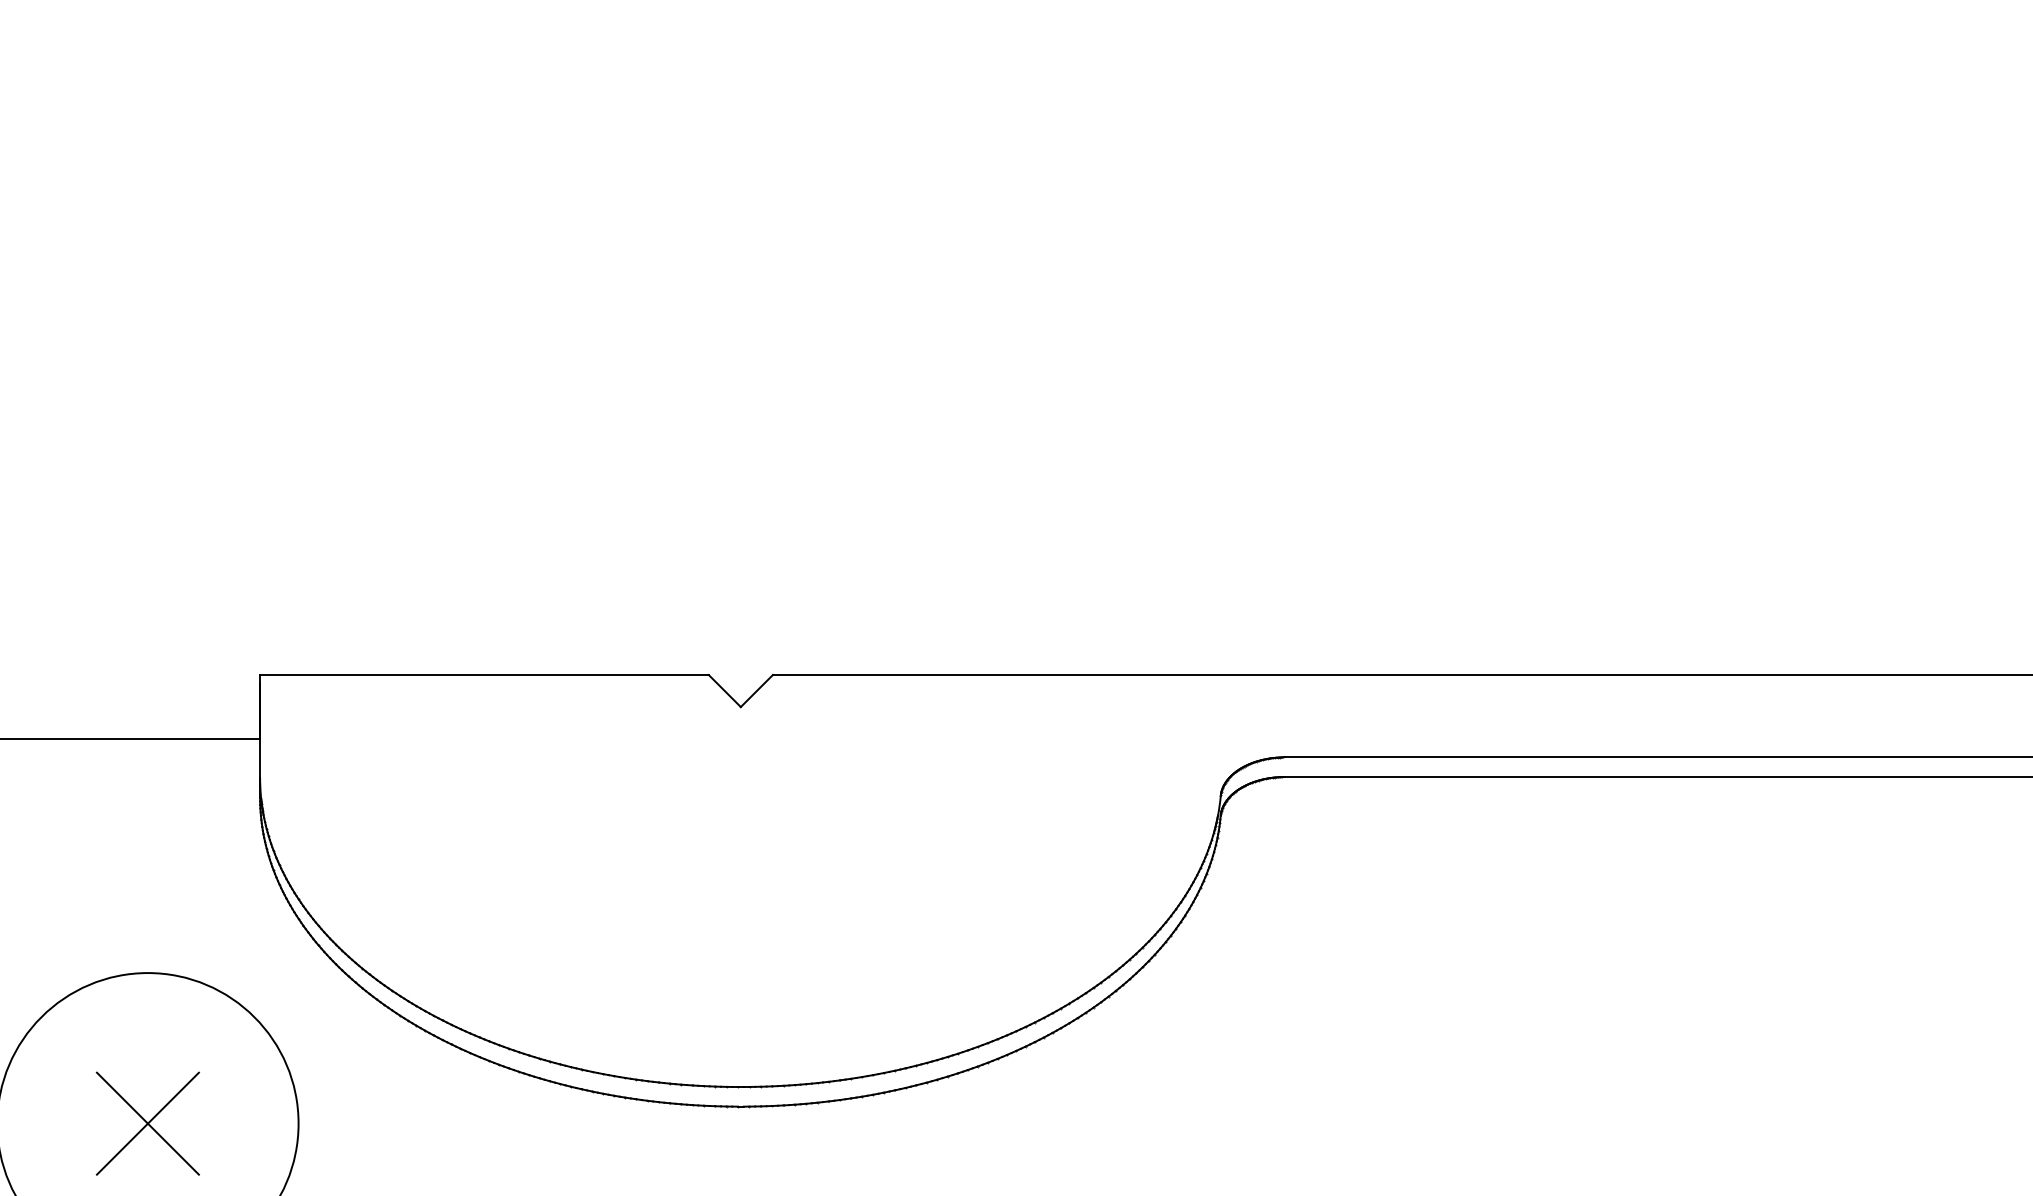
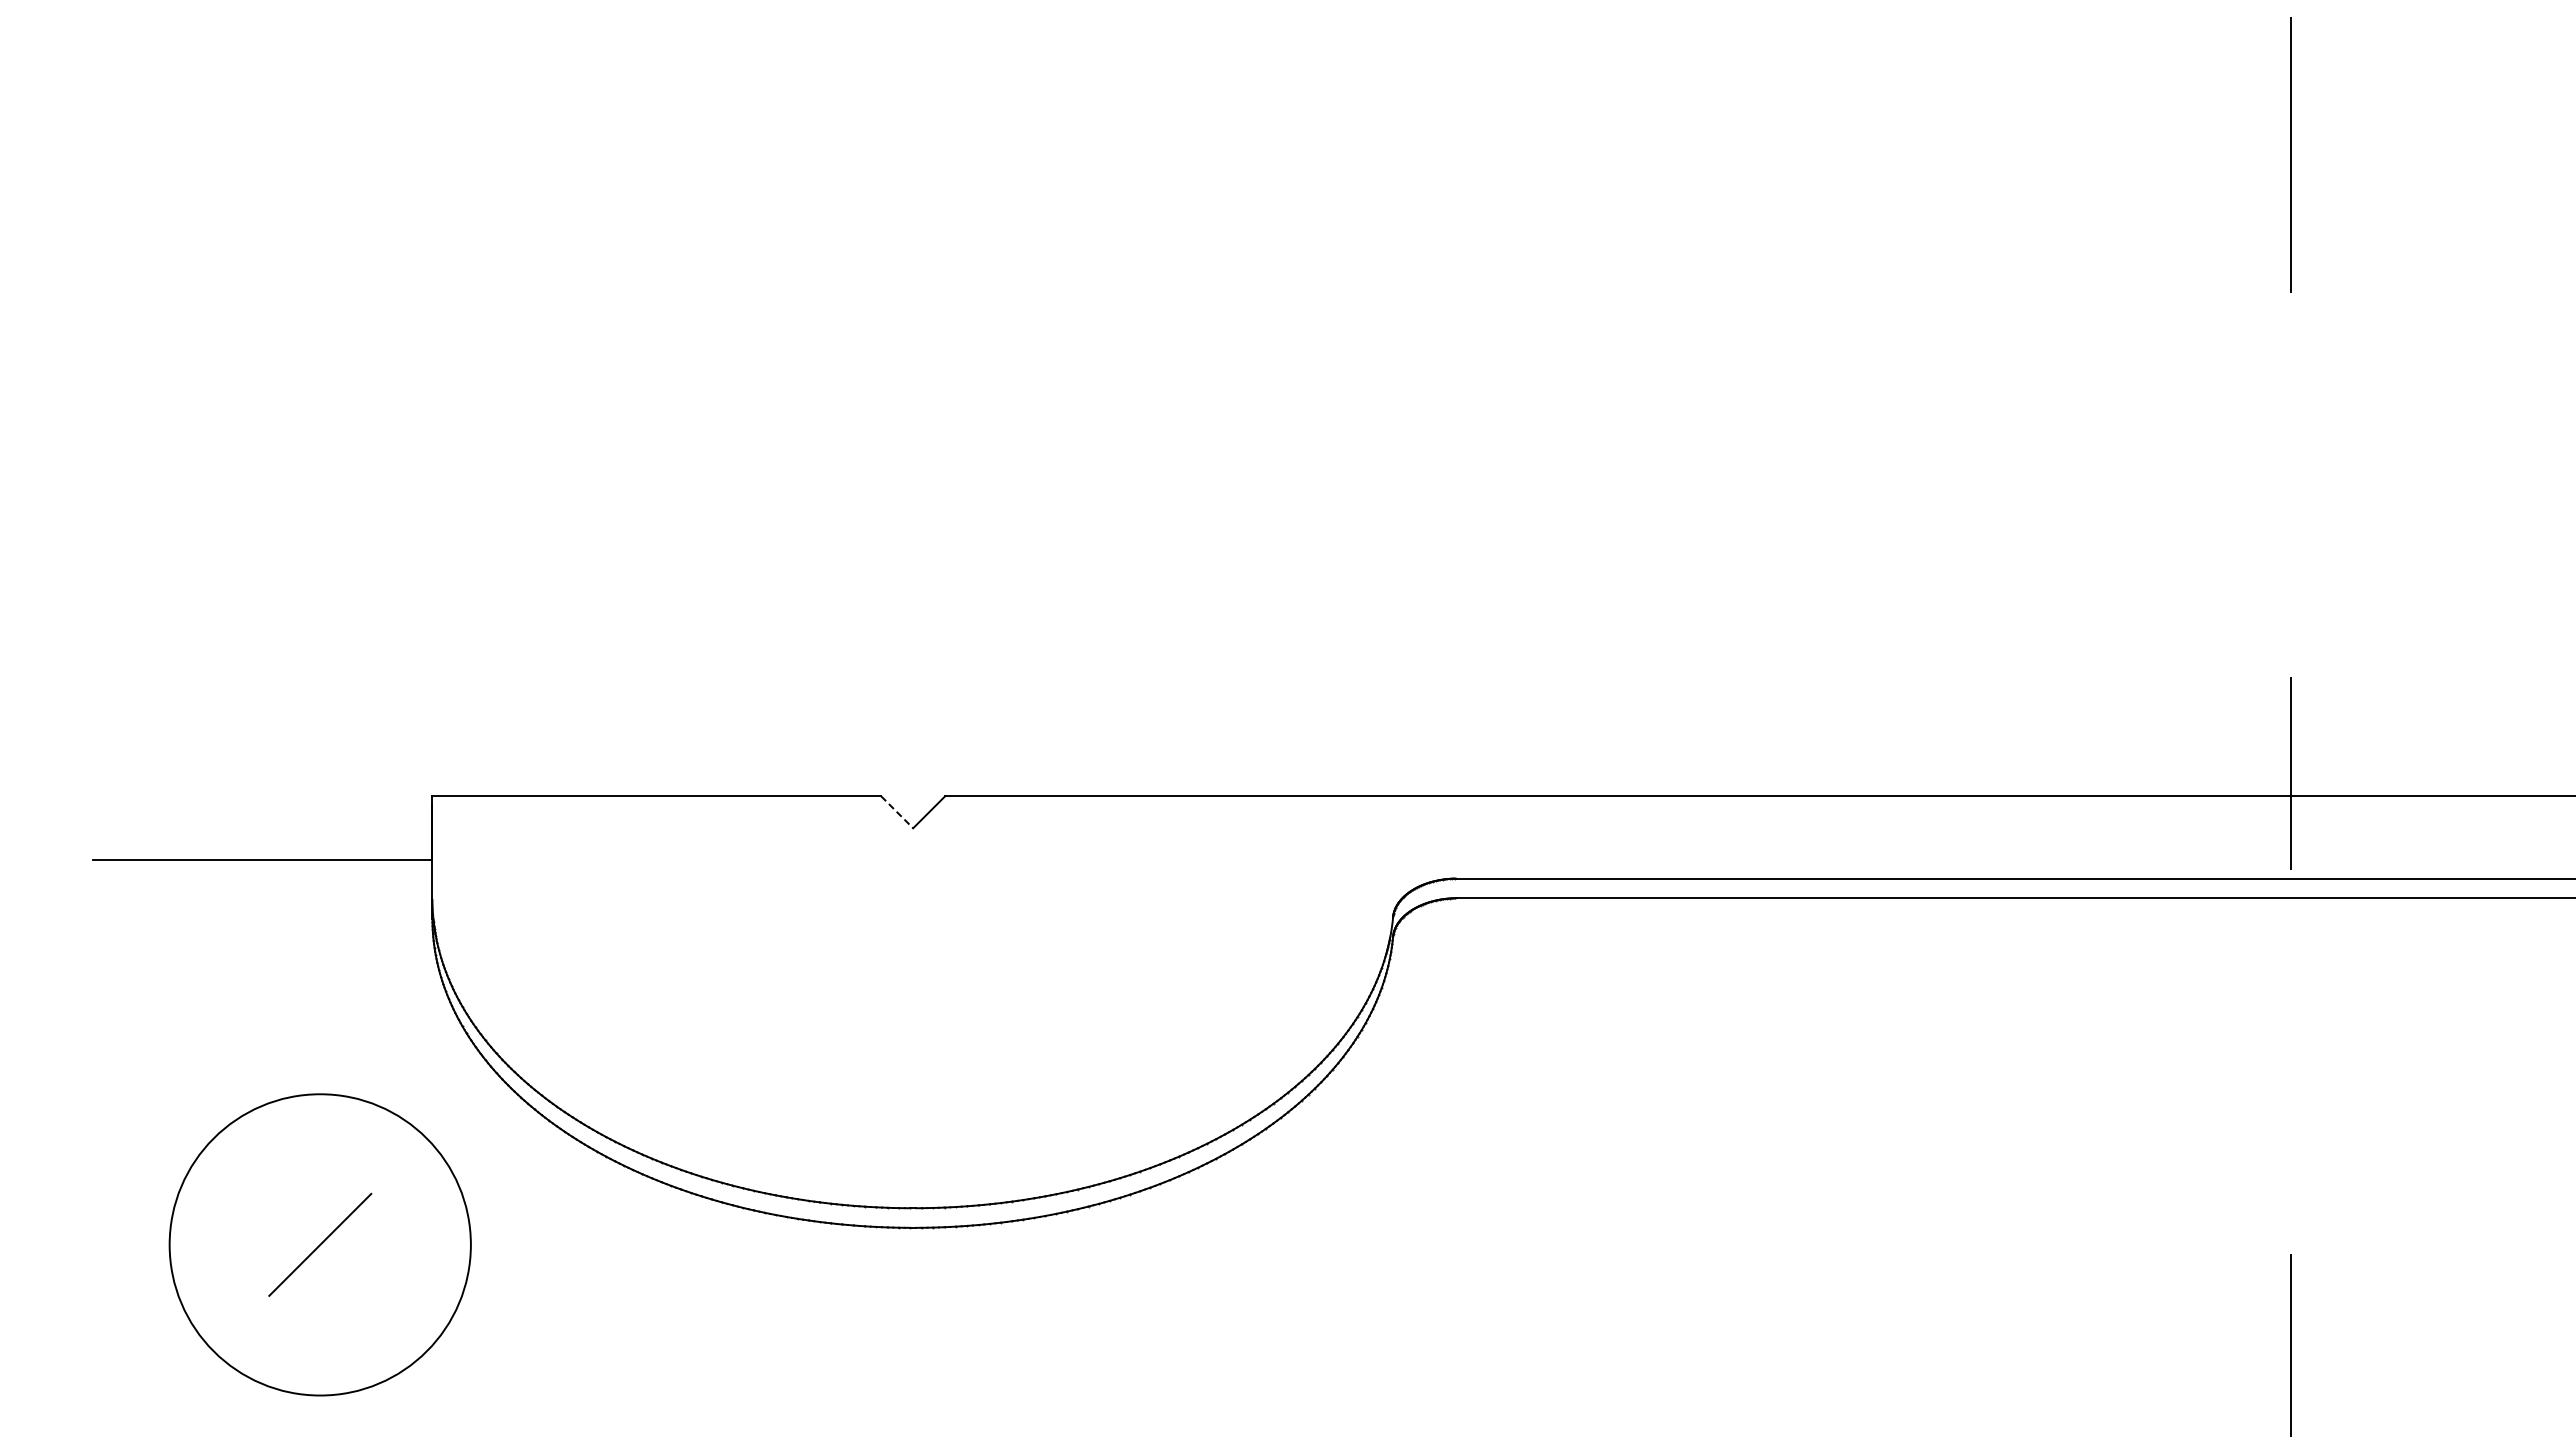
line: (725, 691) -> (897, 812), solid -> dashed
line: (148, 1123) -> (320, 1244), removed

